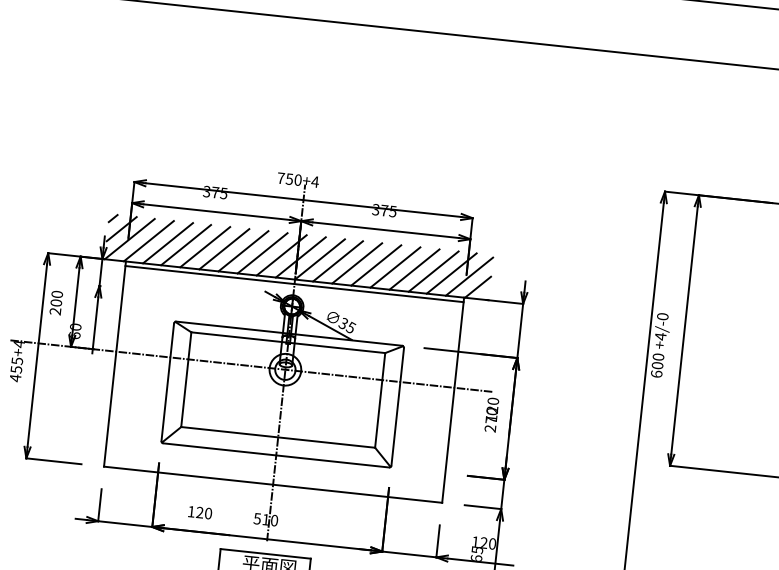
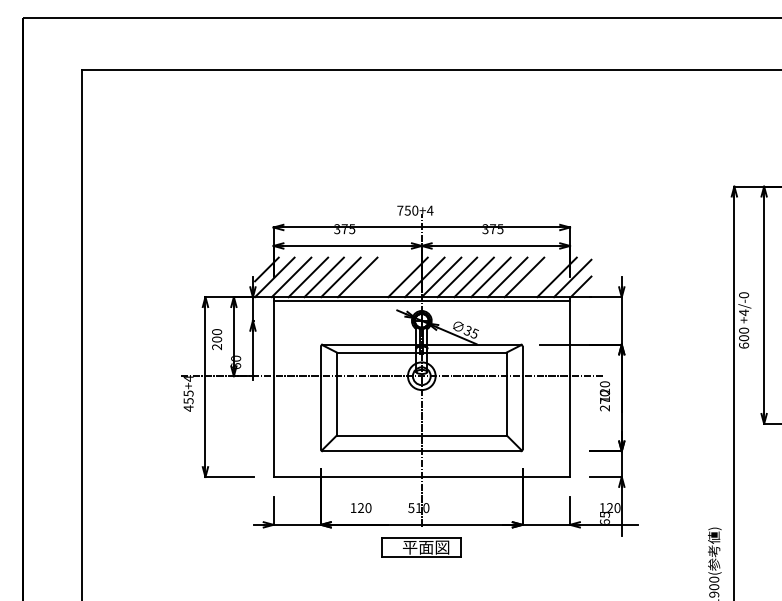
line: (113, 217) -> (258, 260), removed
line: (243, 251) -> (374, 277), removed
line: (262, 253) -> (391, 277), removed
line: (433, 271) -> (541, 277), removed

